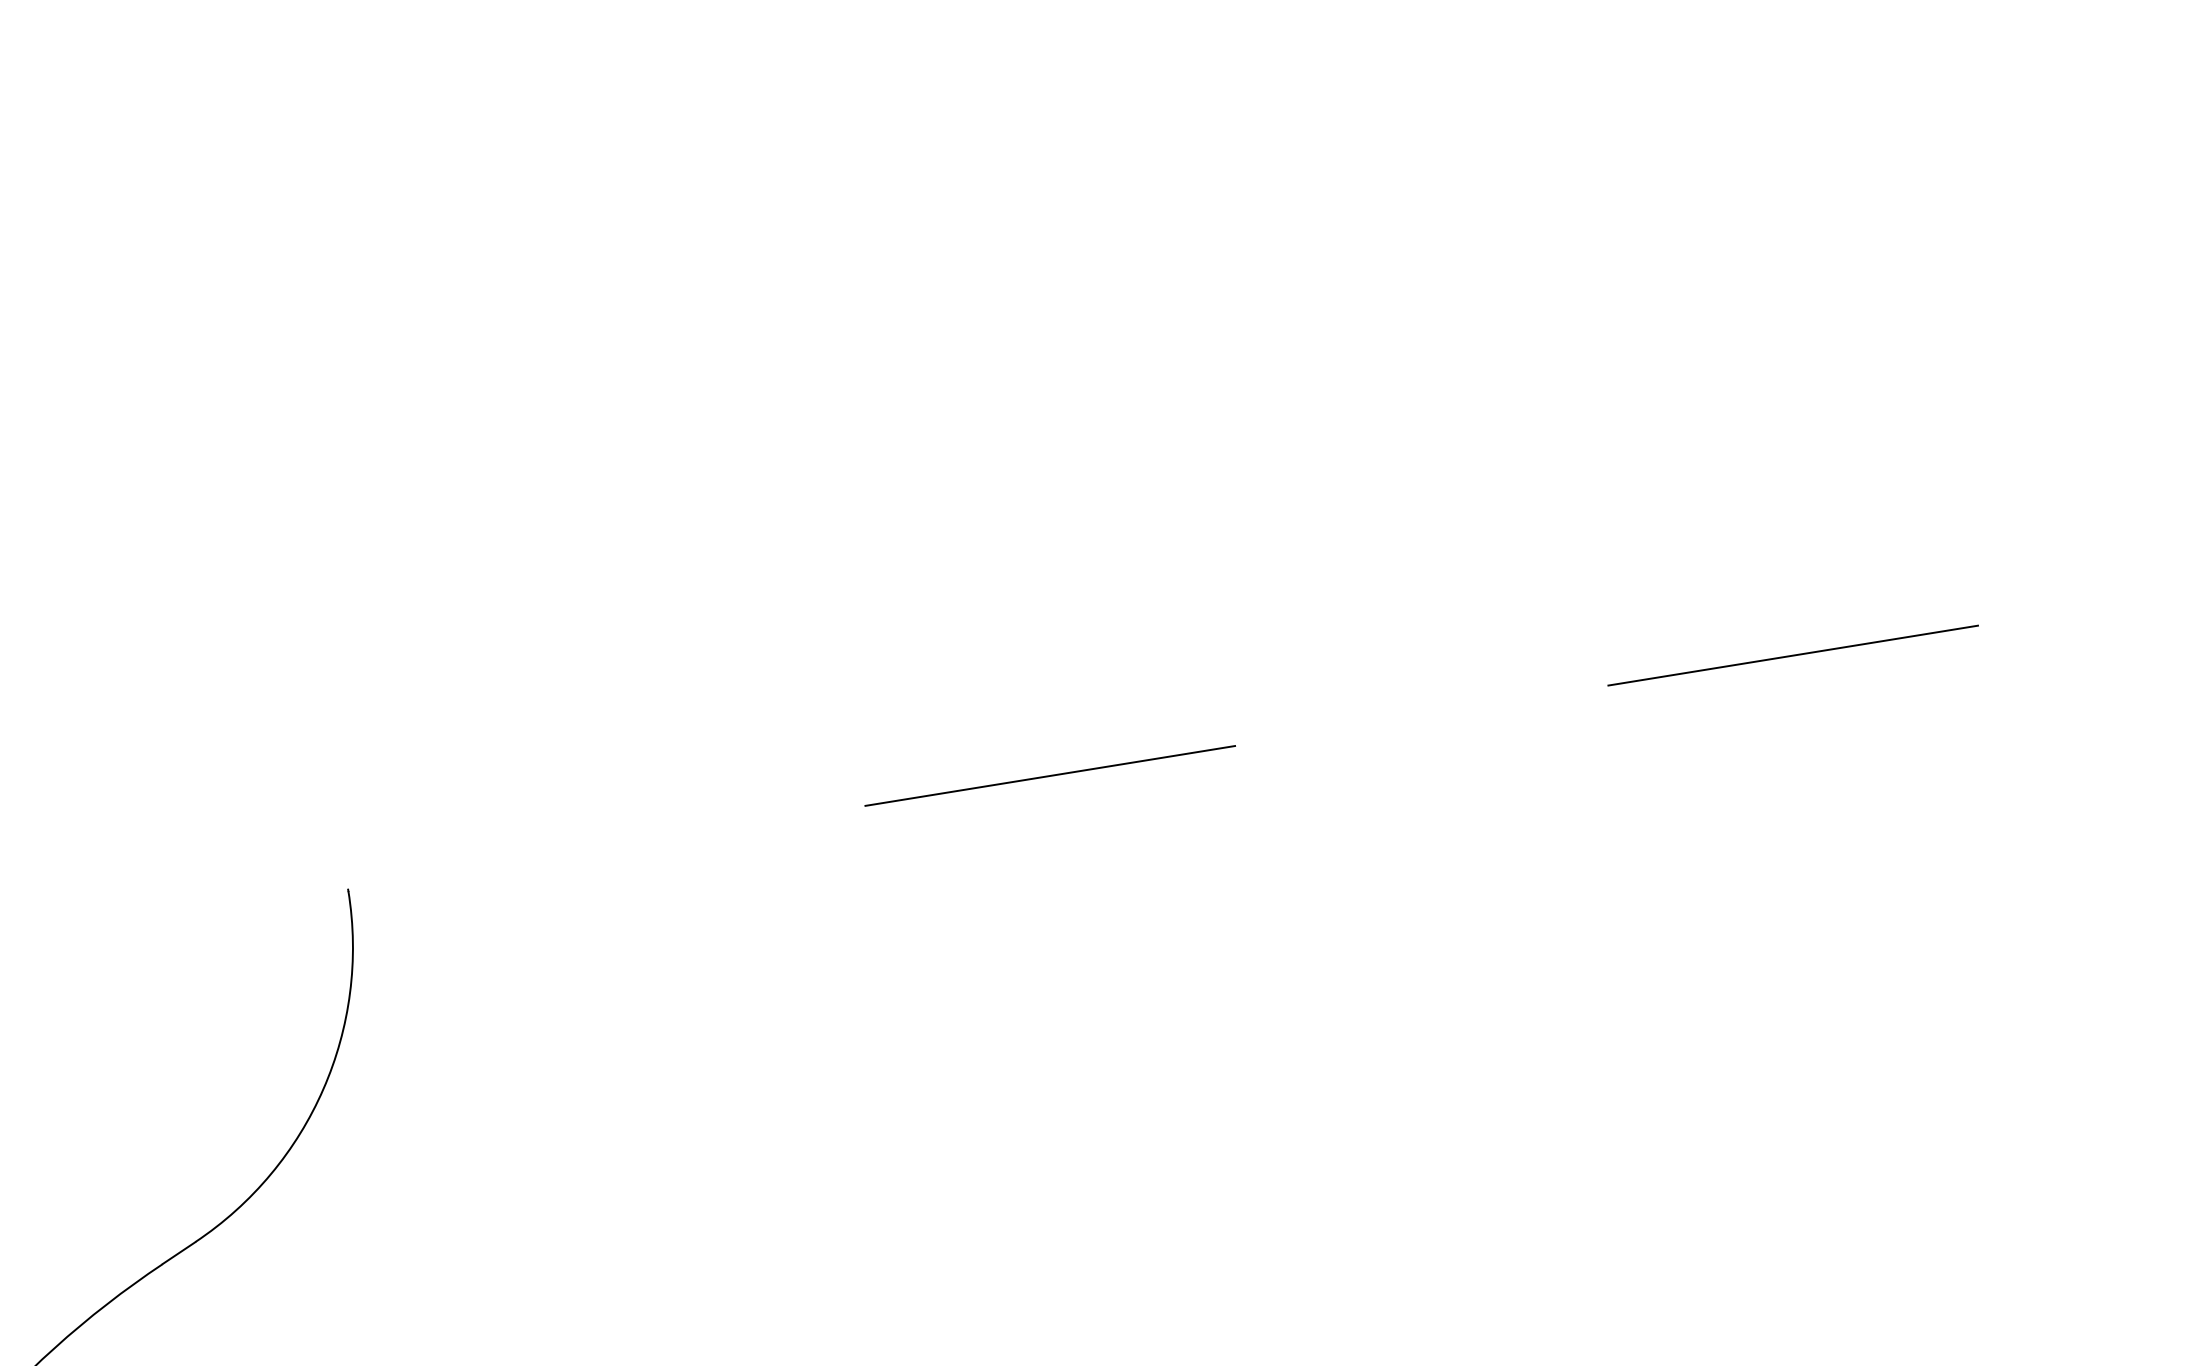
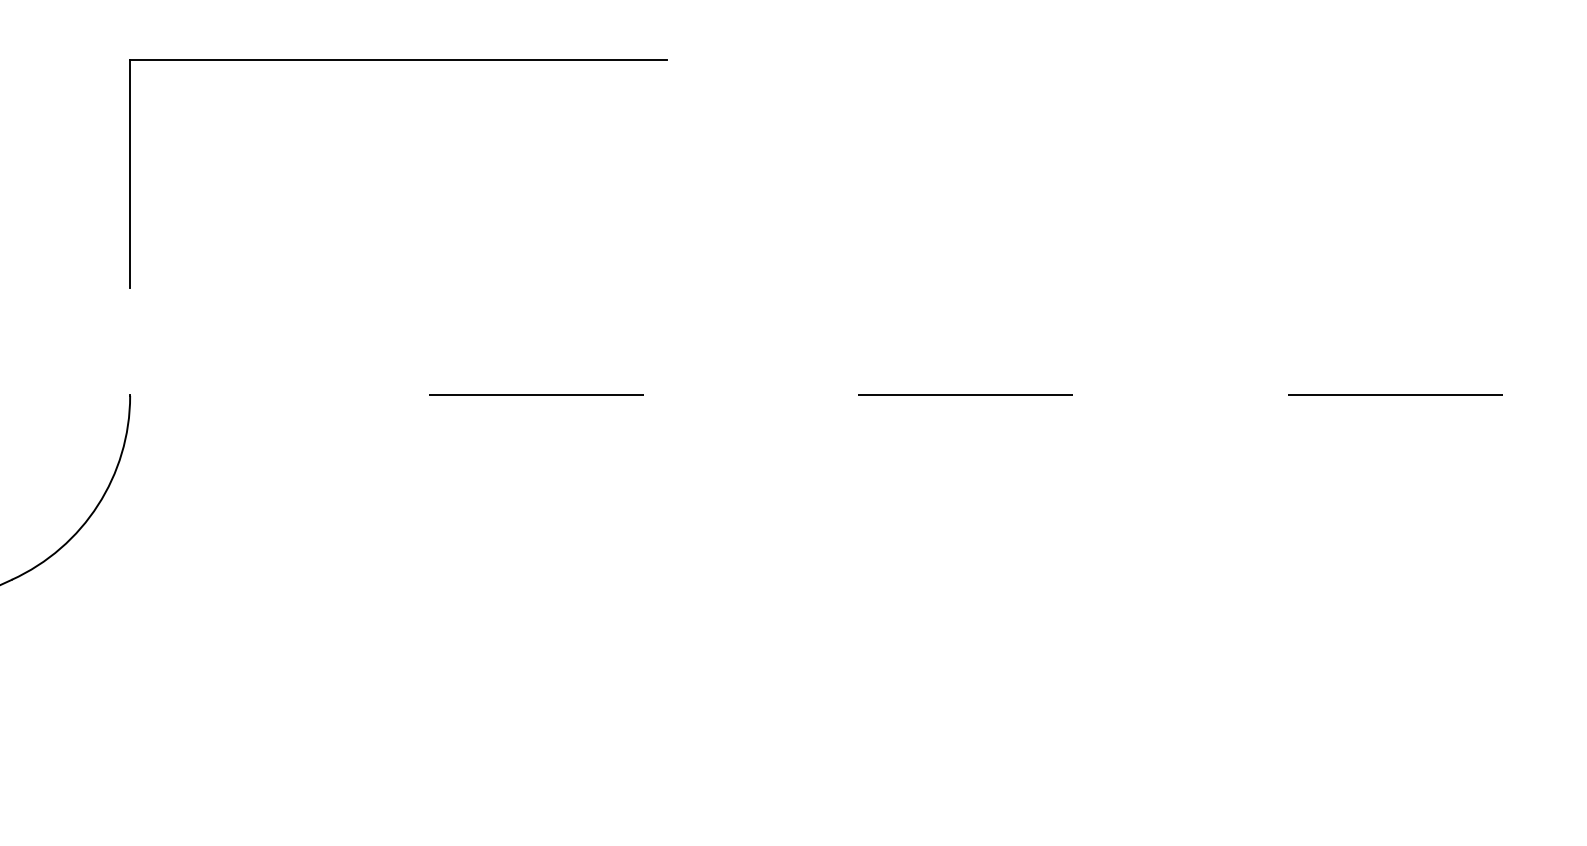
part: (718, 235) -> (398, 60), added

